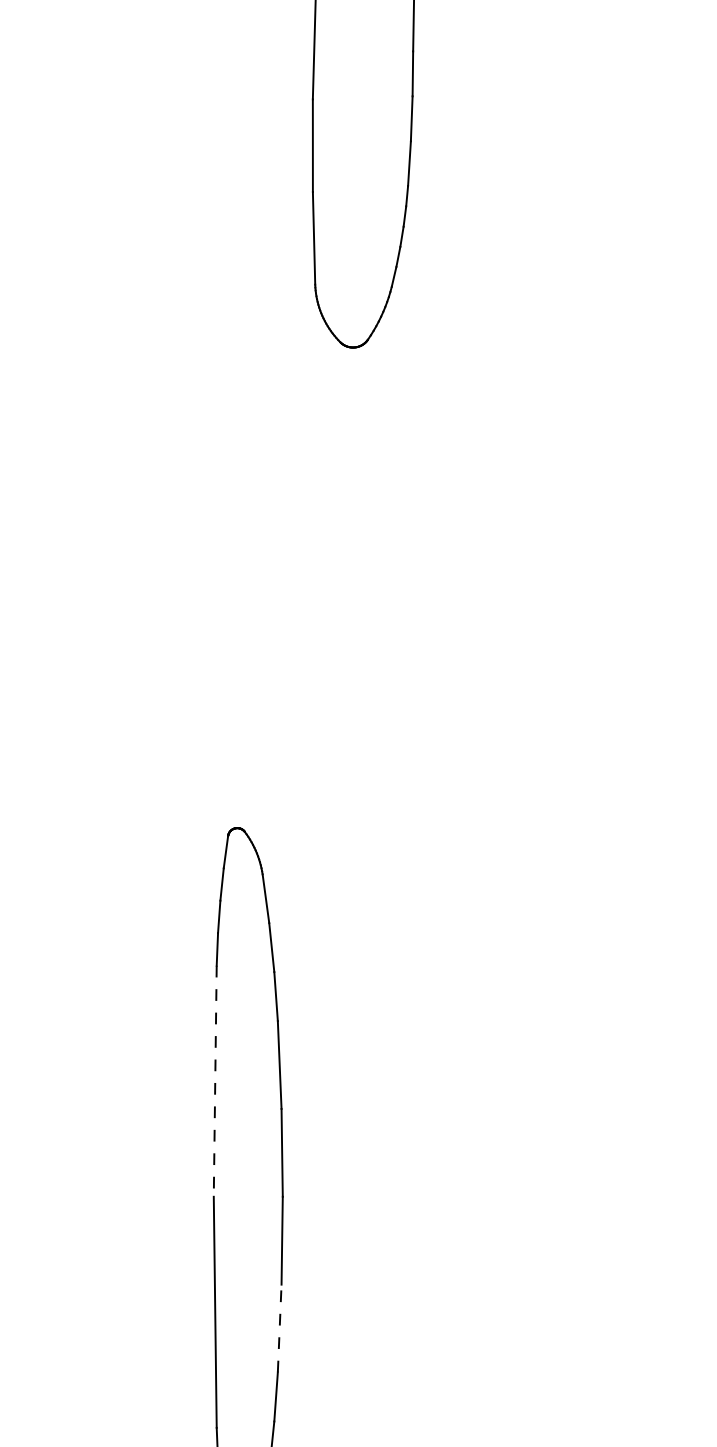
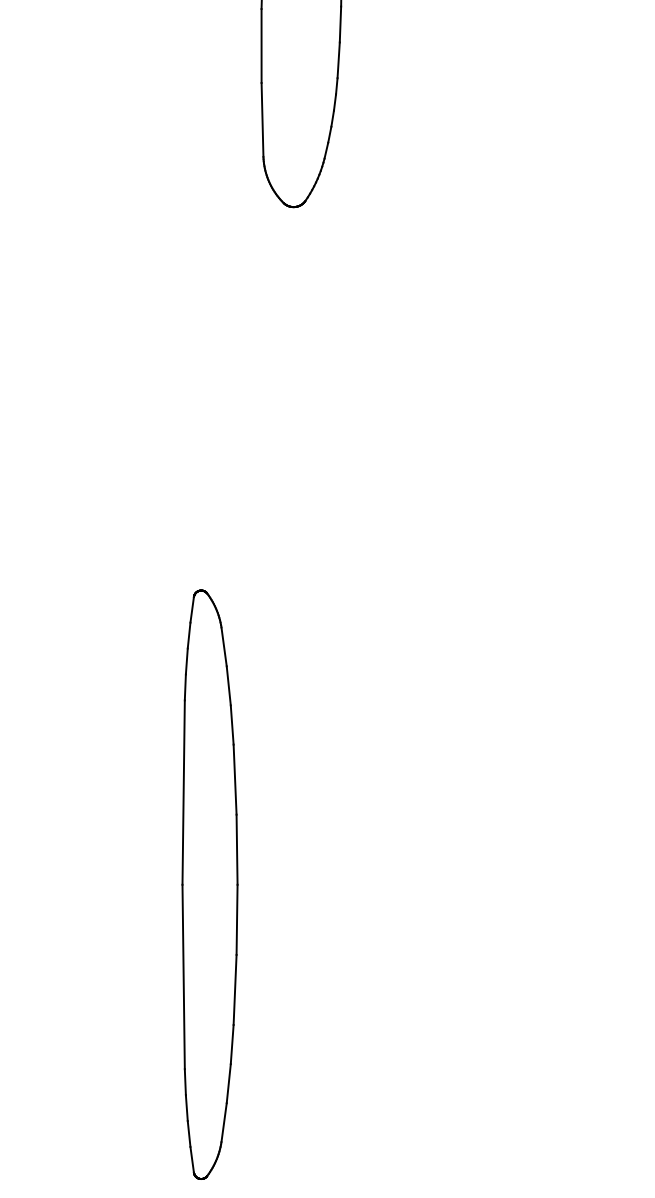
line: (215, 1082) -> (183, 793), dashed -> solid
line: (280, 1327) -> (235, 989), dashed -> solid

